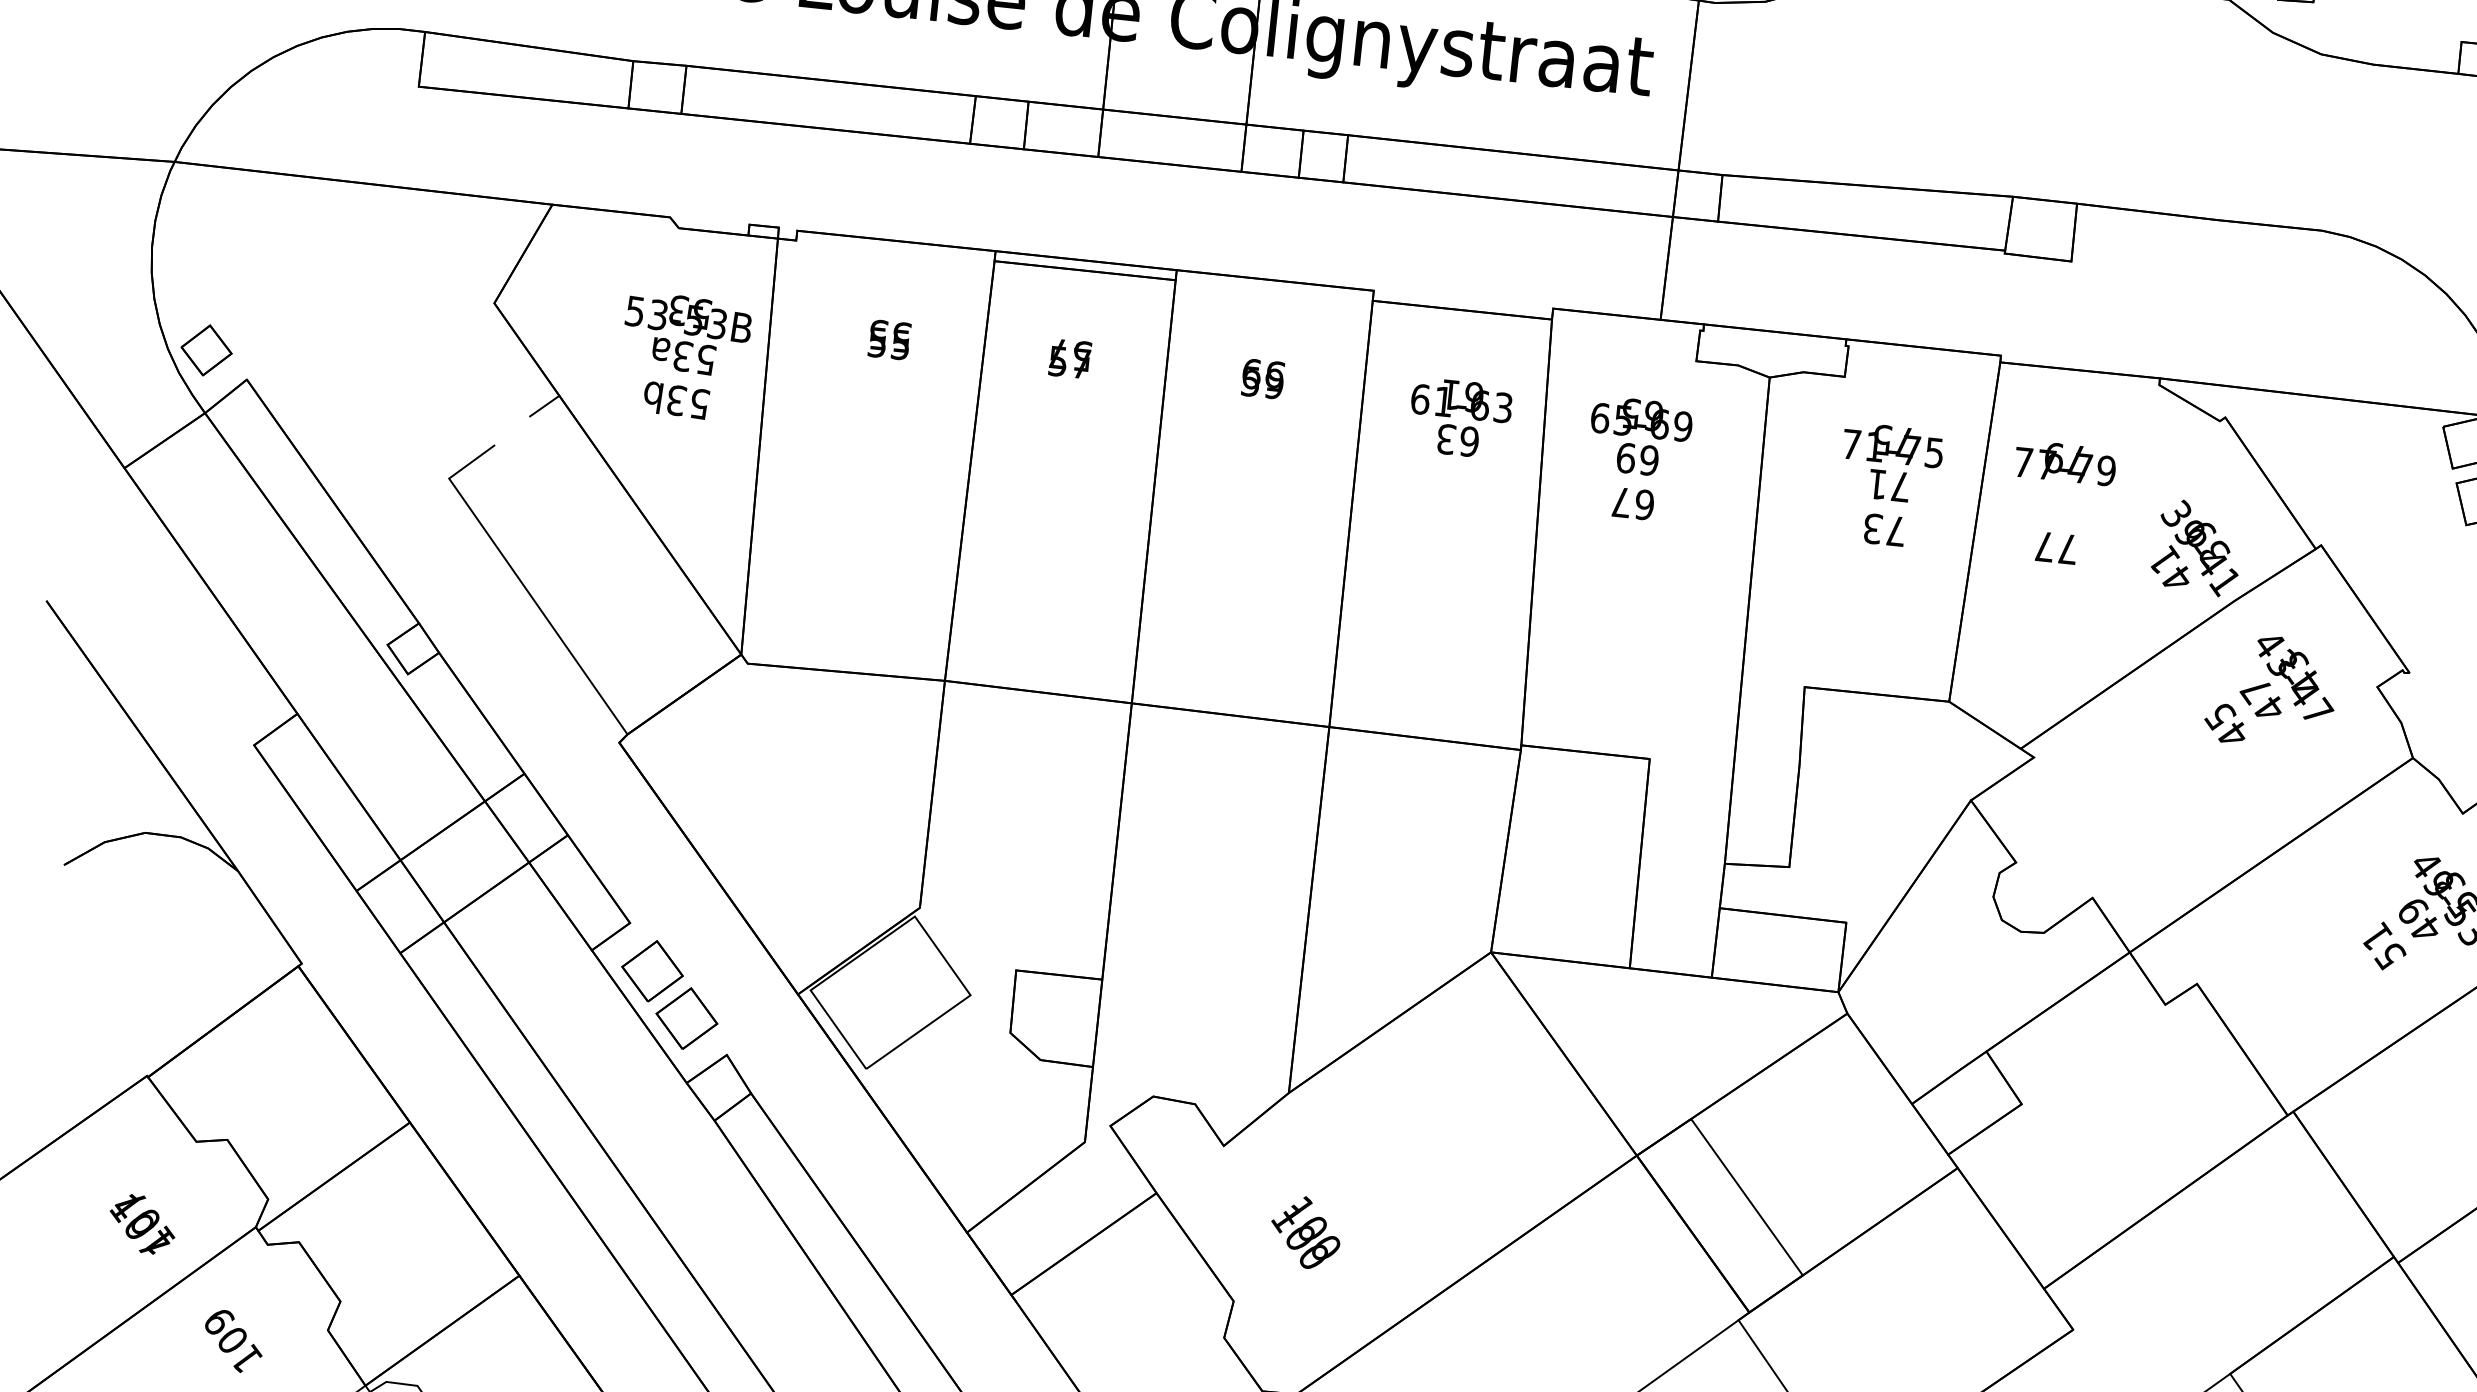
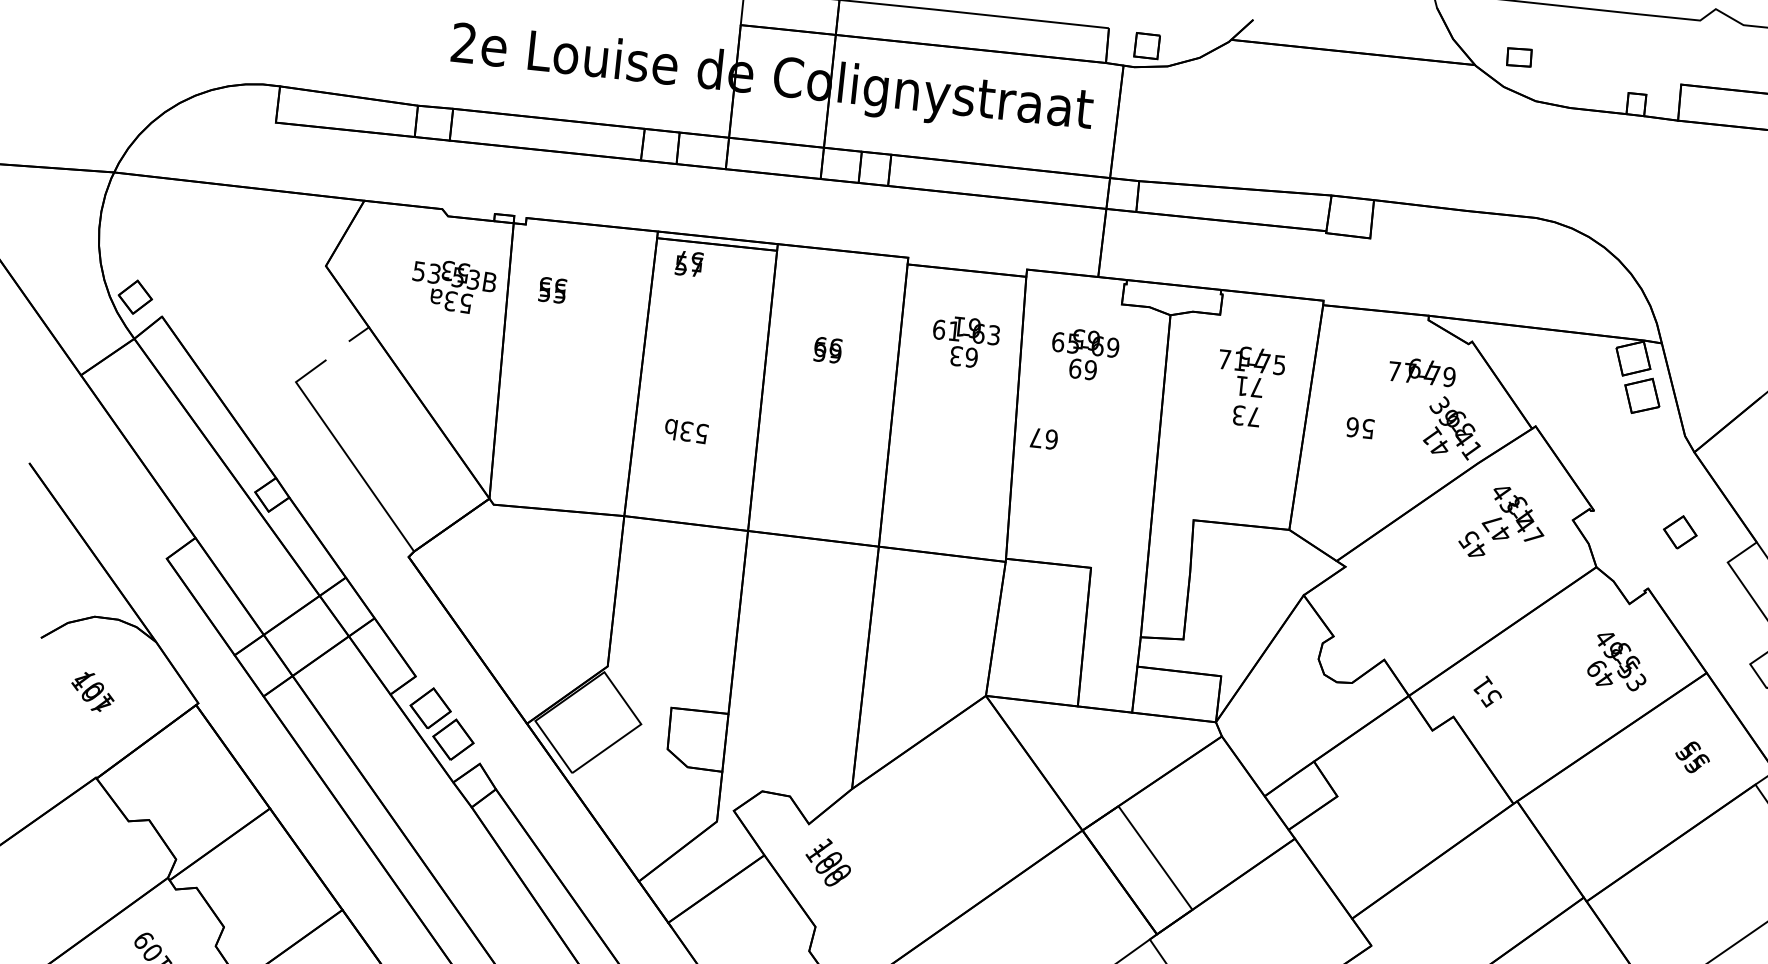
text: (889, 340) -> (552, 290), moved
text: (1069, 358) -> (688, 263), moved
text: (1262, 379) -> (827, 350), moved
text: (676, 400) -> (686, 431), moved
text: (2065, 464) -> (1422, 372), moved
text: (1632, 503) -> (1043, 438), moved
text: (2056, 548) -> (1360, 428), 77 -> 56
text: (2384, 945) -> (1487, 691), moved
text: (141, 1223) -> (92, 691), moved
text: (1304, 1232) -> (827, 862), moved

